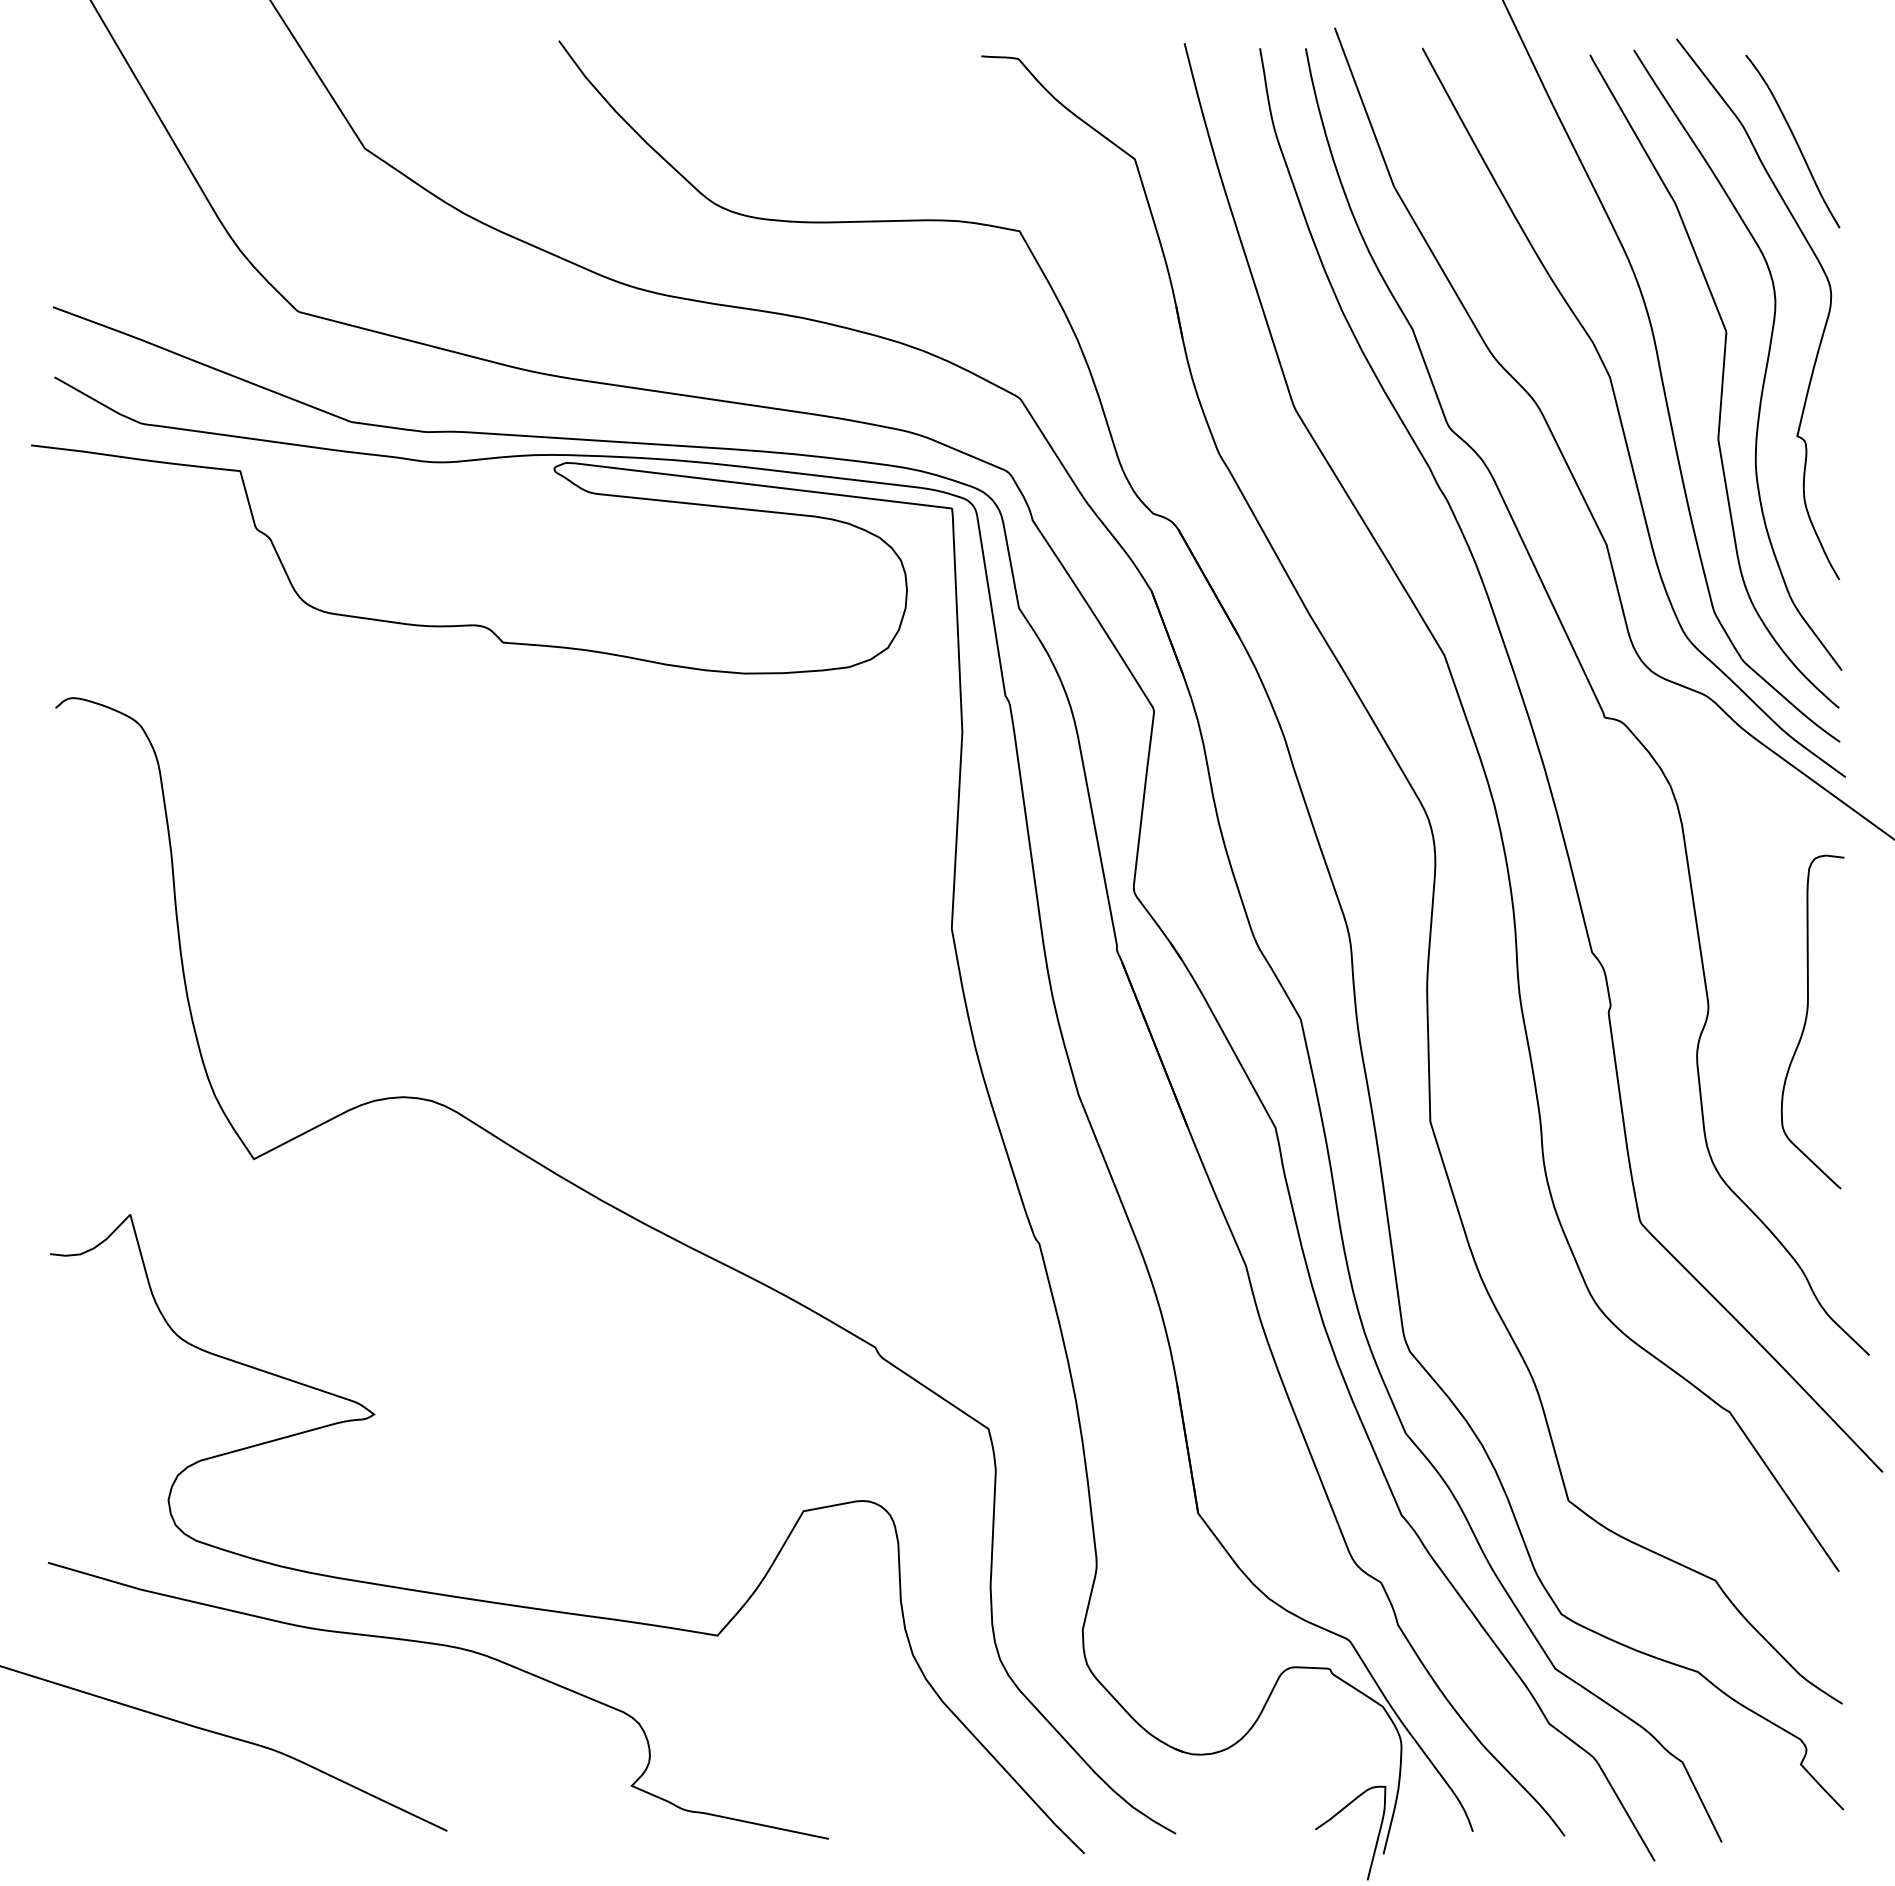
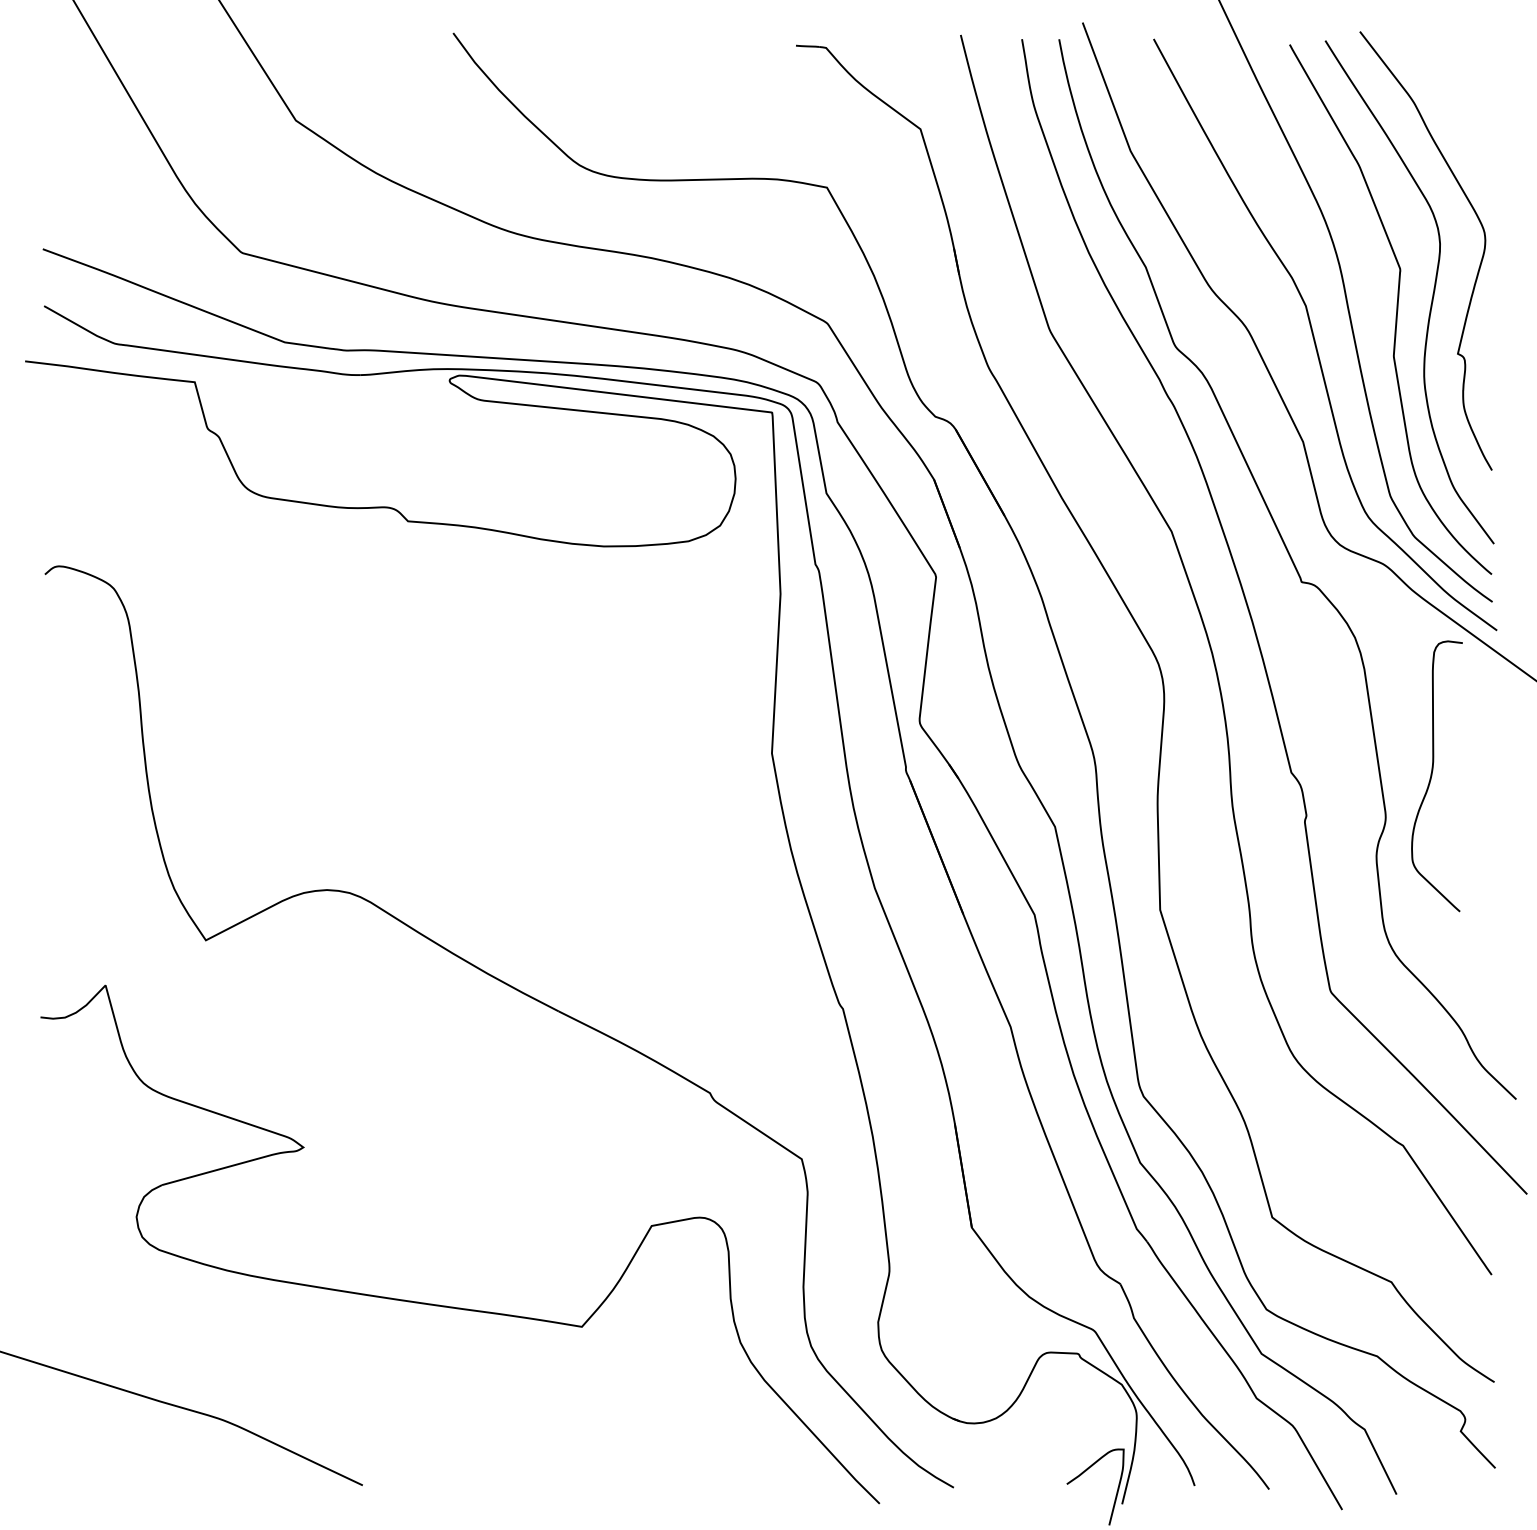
curve: (1794, 140) -> (1455, 114), removed
curve: (1806, 1021) -> (1432, 775), moved
curve: (443, 1646) -> (359, 1335), removed

